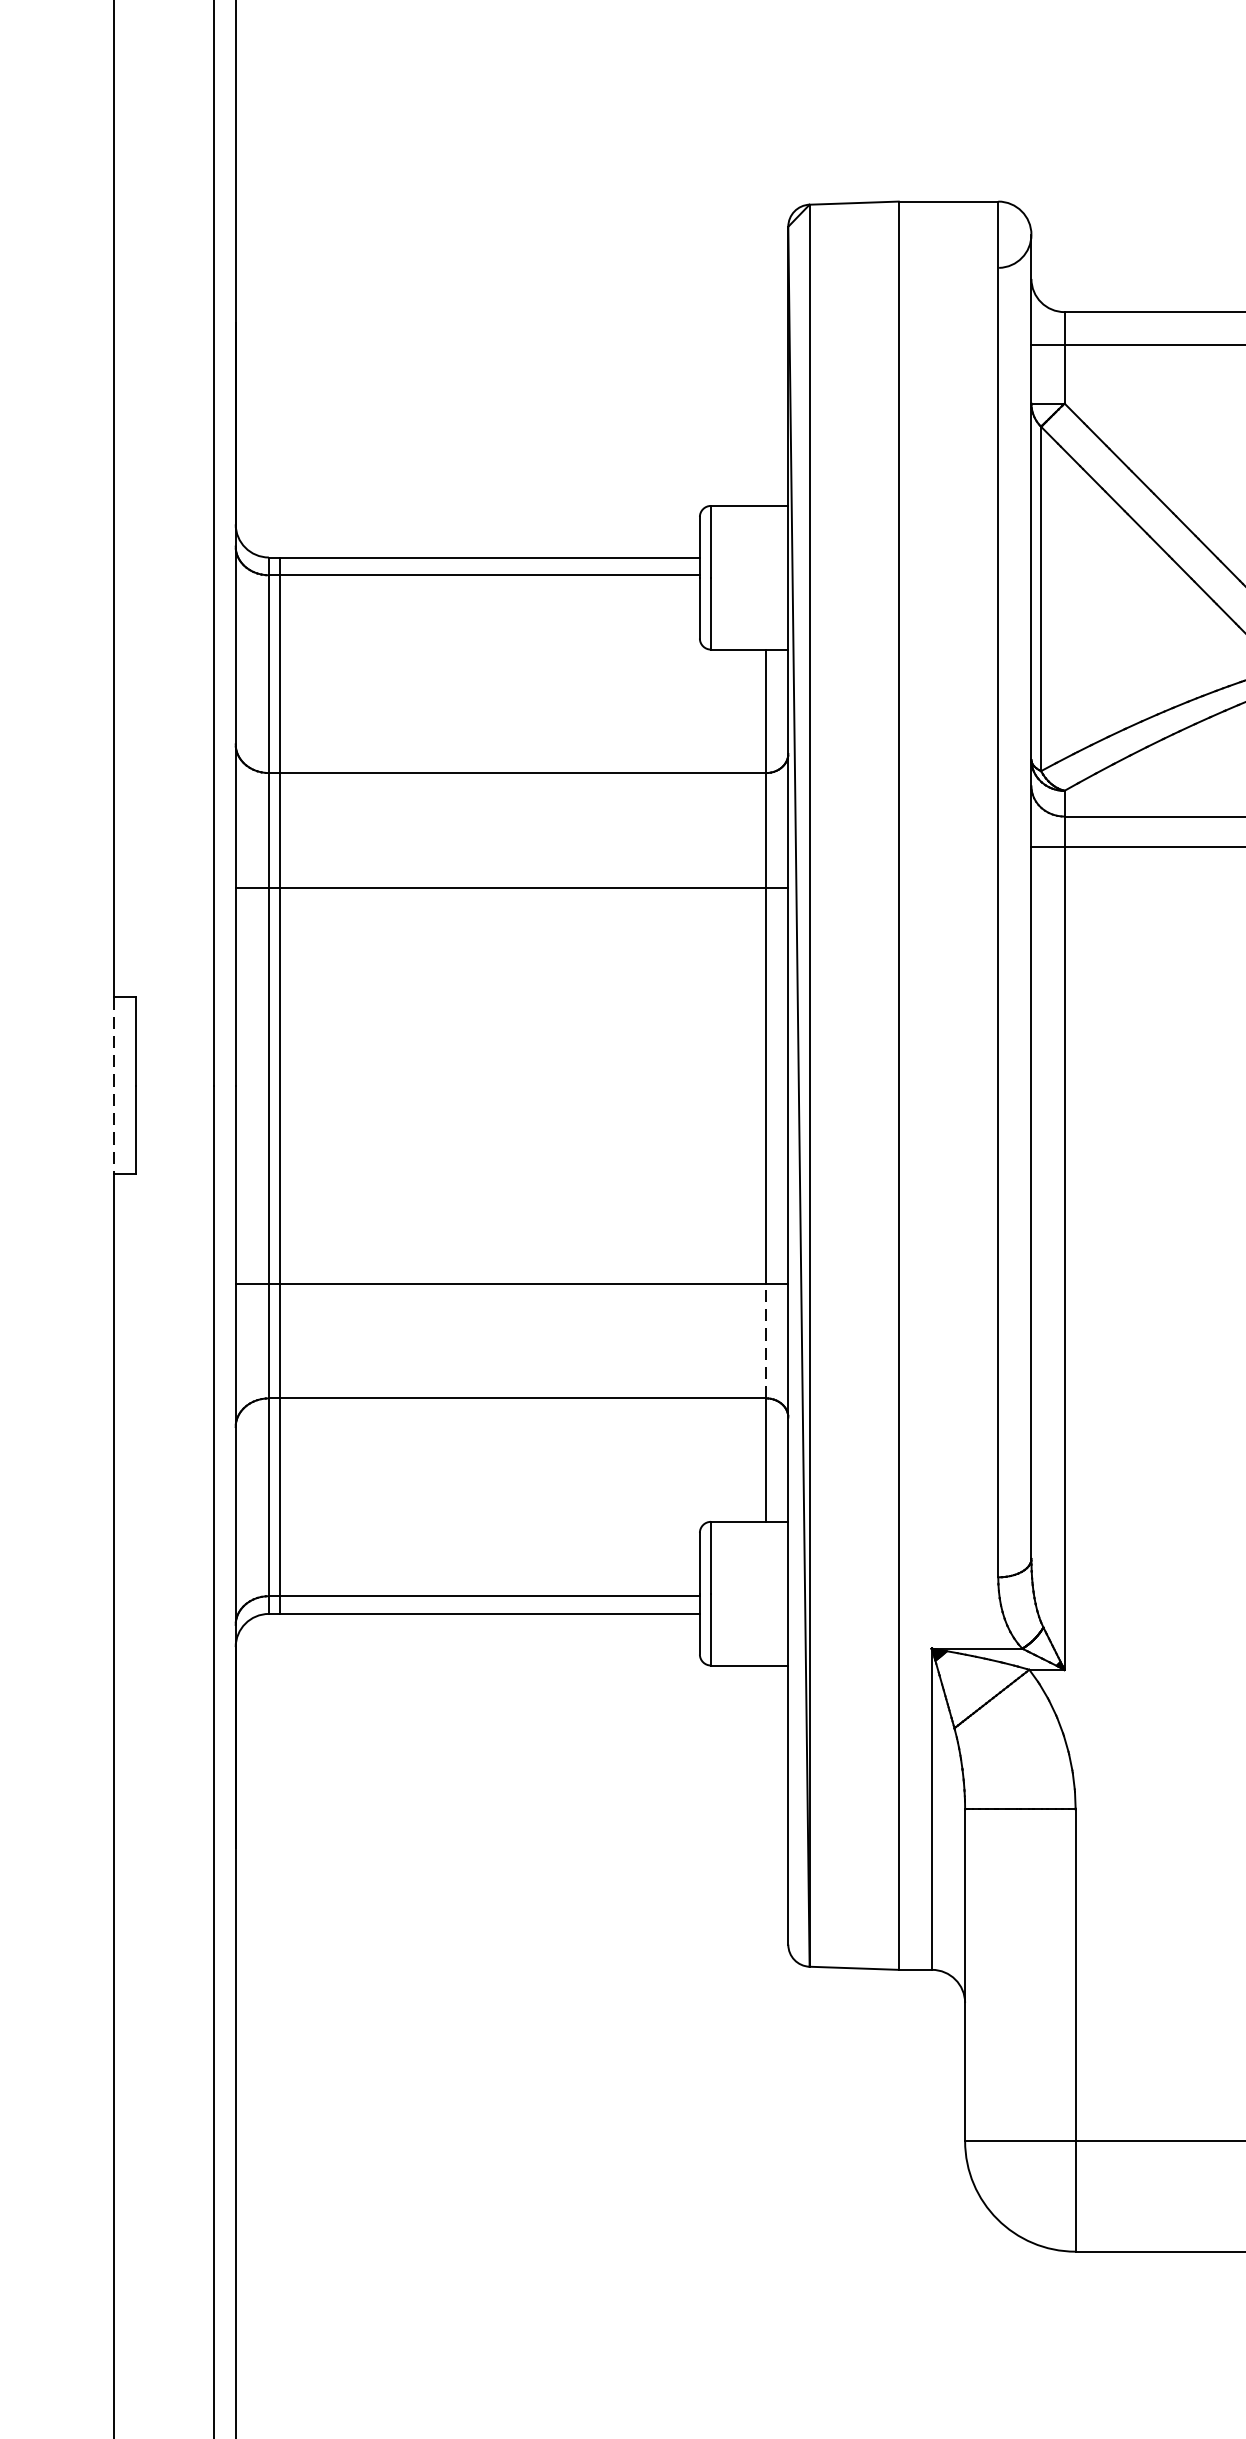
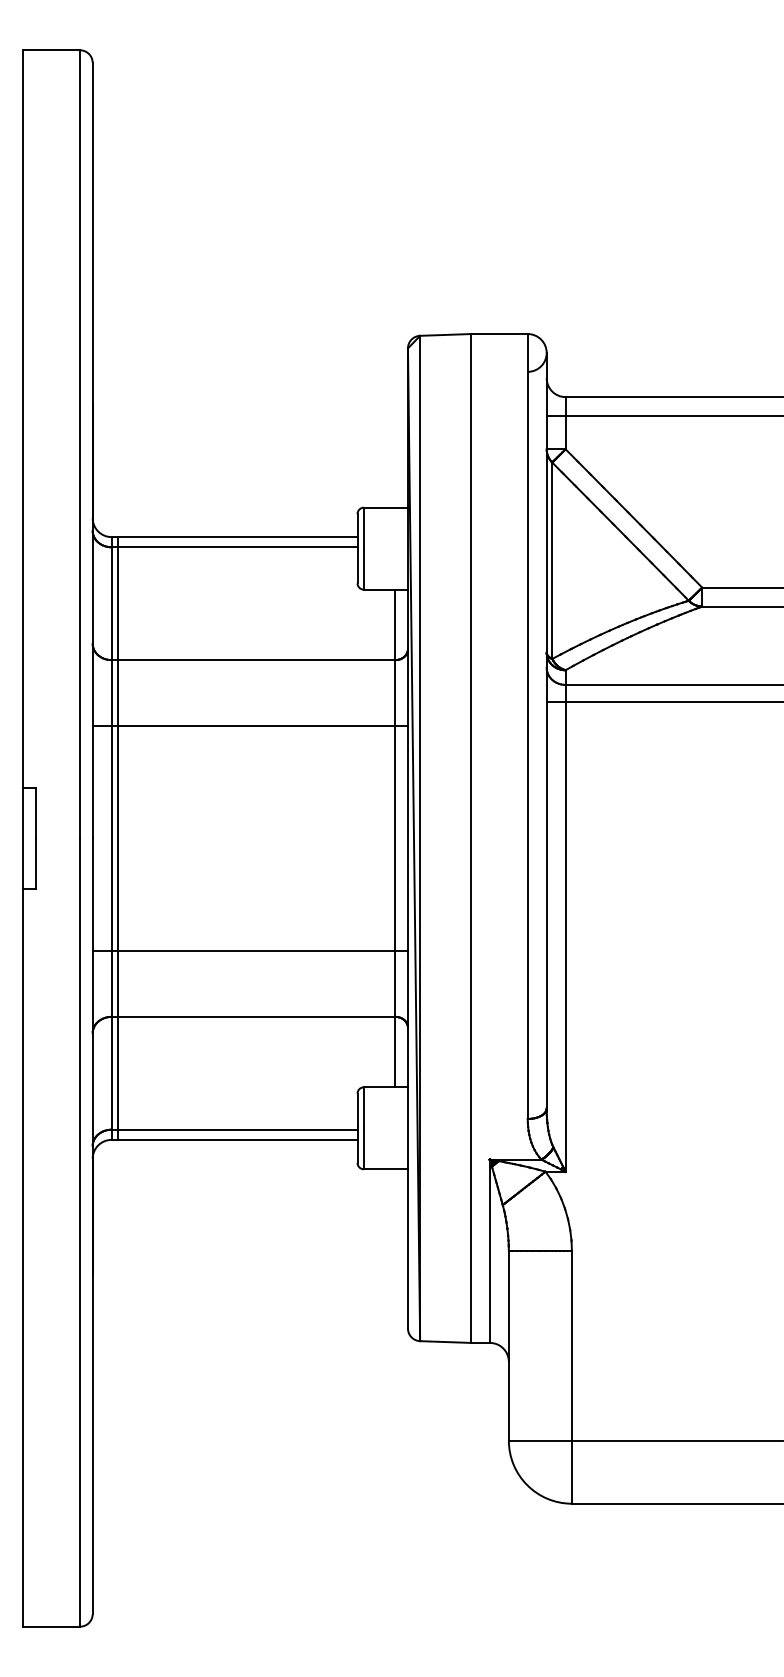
line: (114, 1085) -> (23, 838), dashed -> solid
line: (766, 1341) -> (395, 984), dashed -> solid

